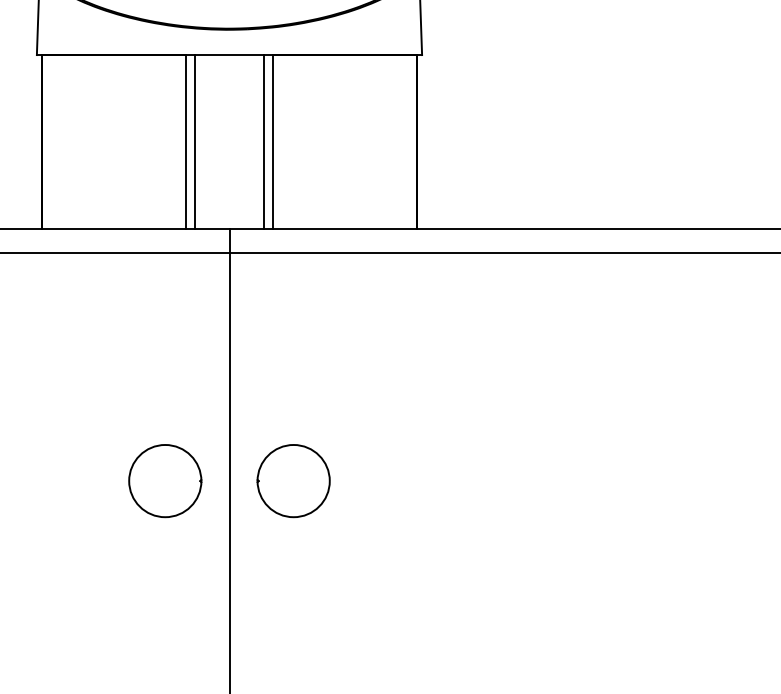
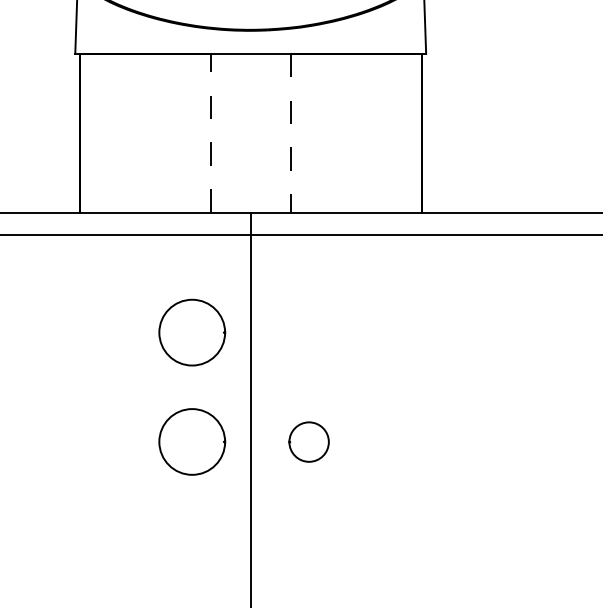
line: (185, 141) -> (210, 132), solid -> dashed
line: (195, 142) -> (219, 133), removed
line: (263, 142) -> (281, 133), removed
line: (273, 142) -> (290, 133), solid -> dashed
circle: (165, 361) -> (192, 333), added
circle: (293, 481) -> (309, 442), size x0.6

